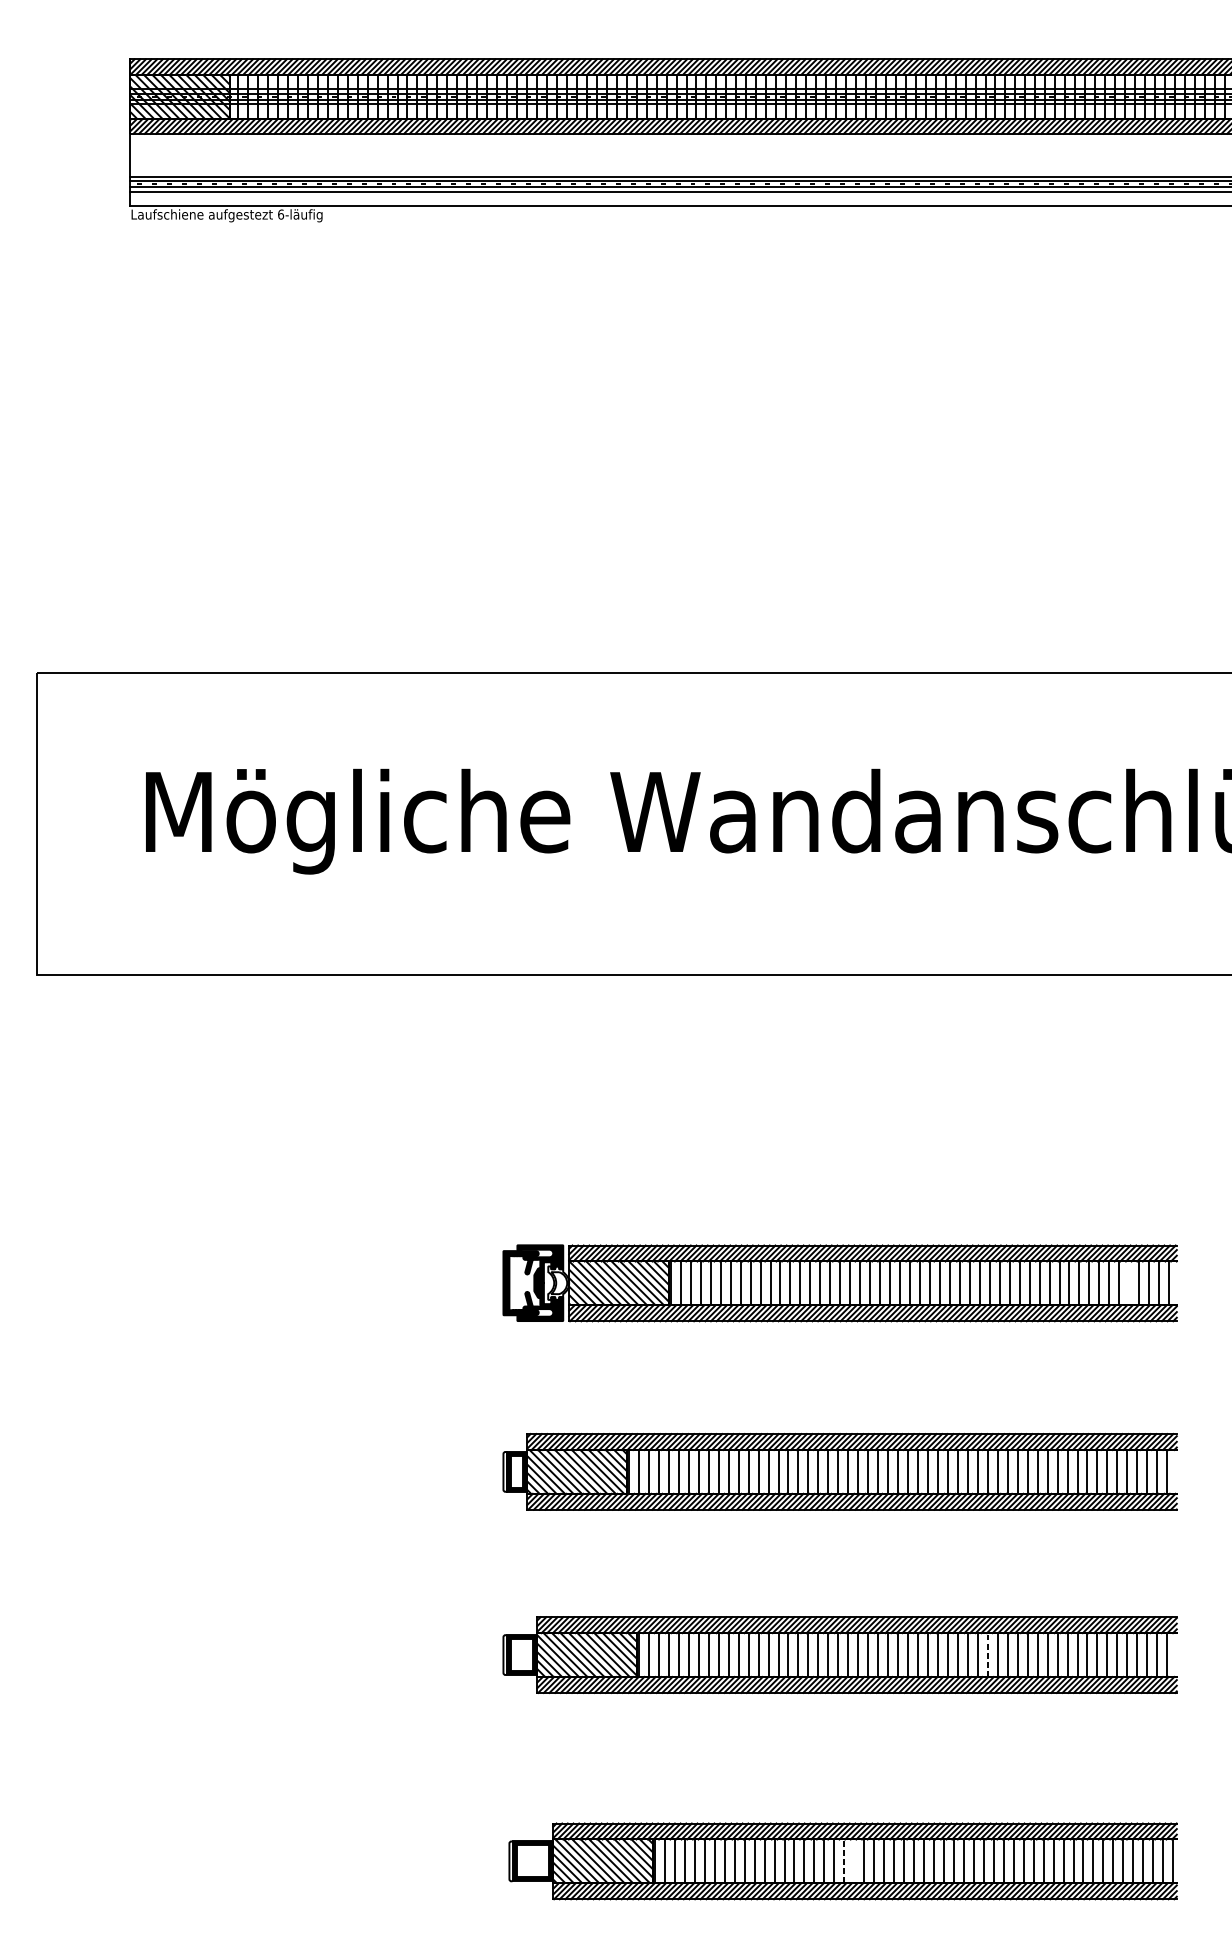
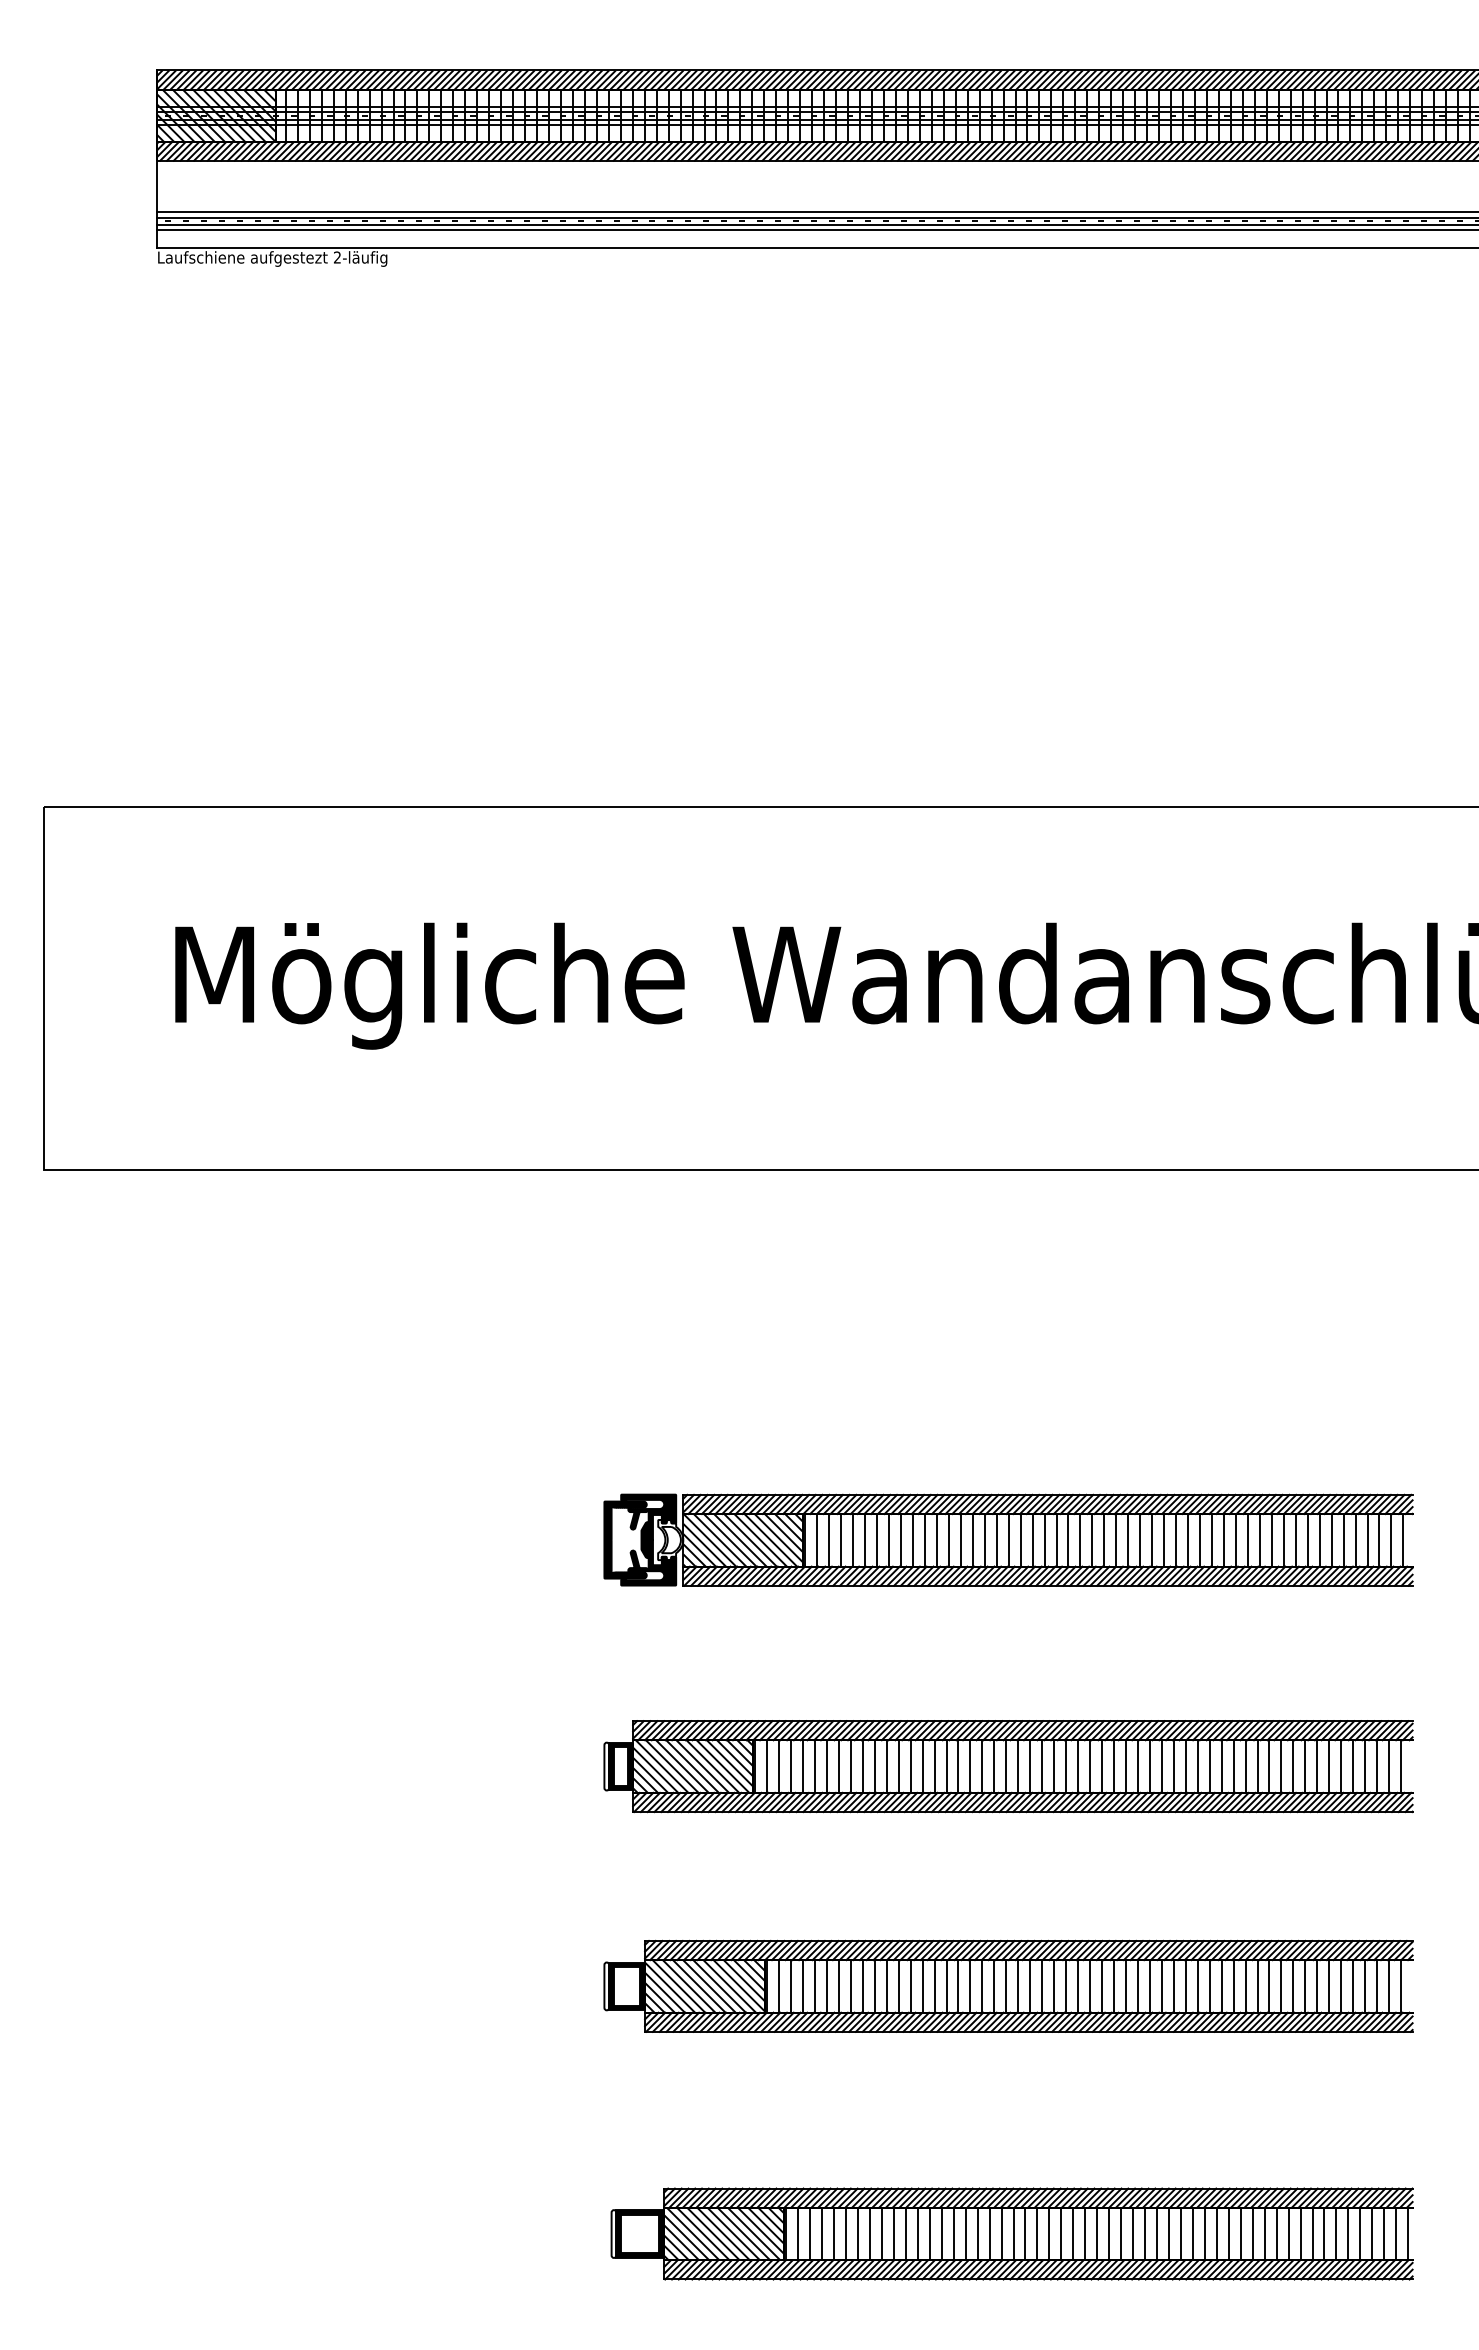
text: (281, 214) -> (337, 257), 6-läufig -> 2-läufig
line: (1129, 1283) -> (1355, 1540), added
line: (987, 1654) -> (1185, 1985), dashed -> solid
line: (844, 1860) -> (1013, 2233), dashed -> solid
line: (854, 1860) -> (1025, 2233), added

